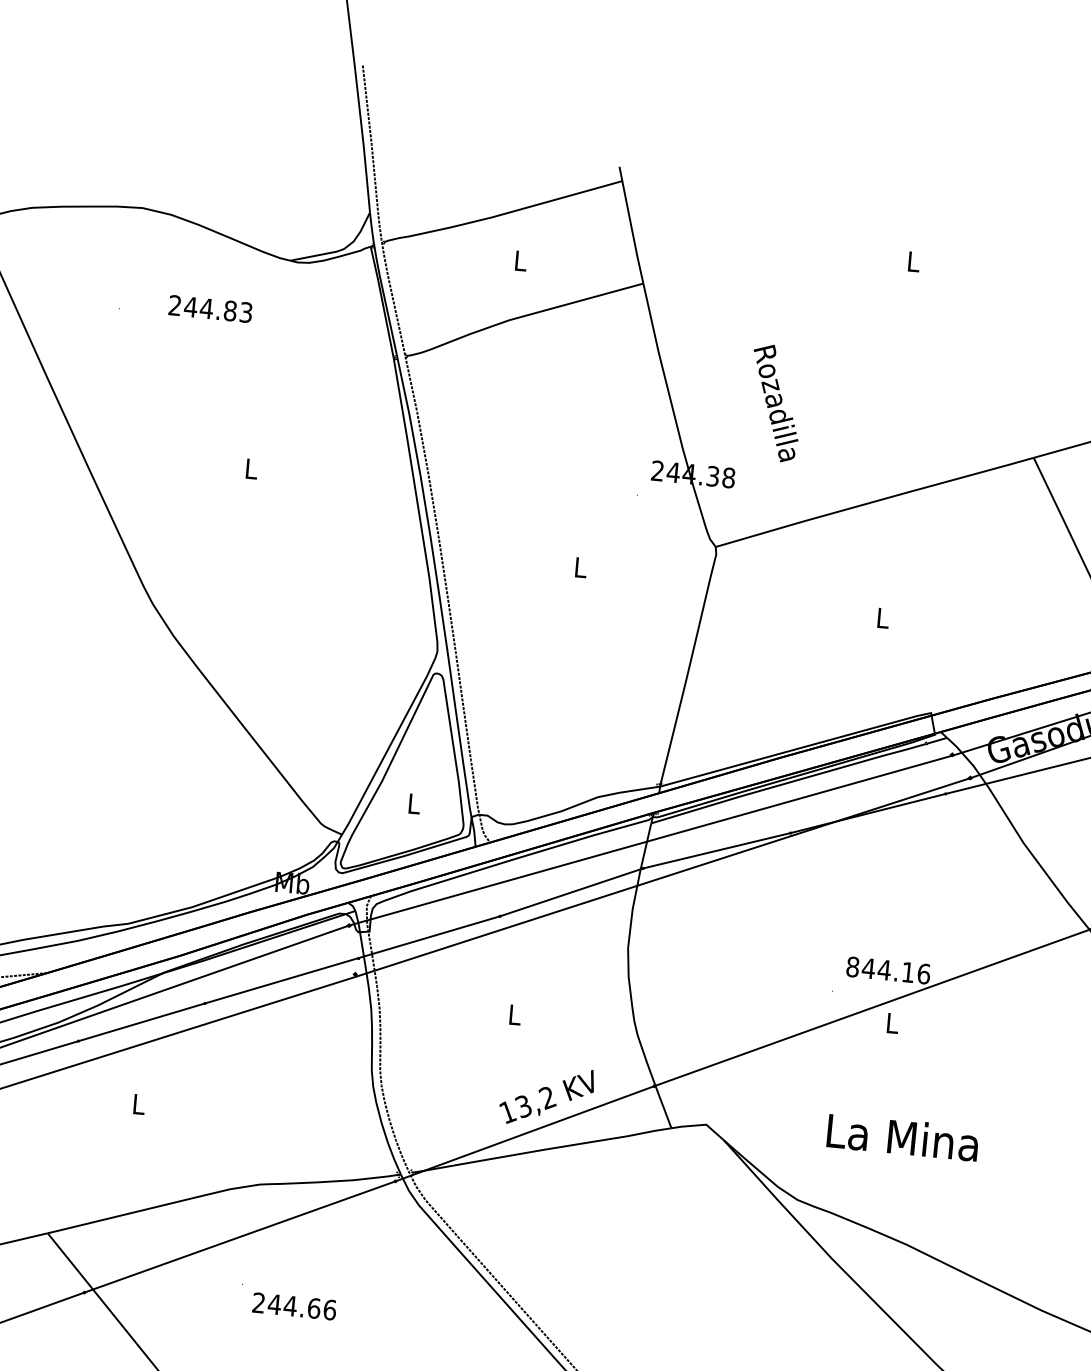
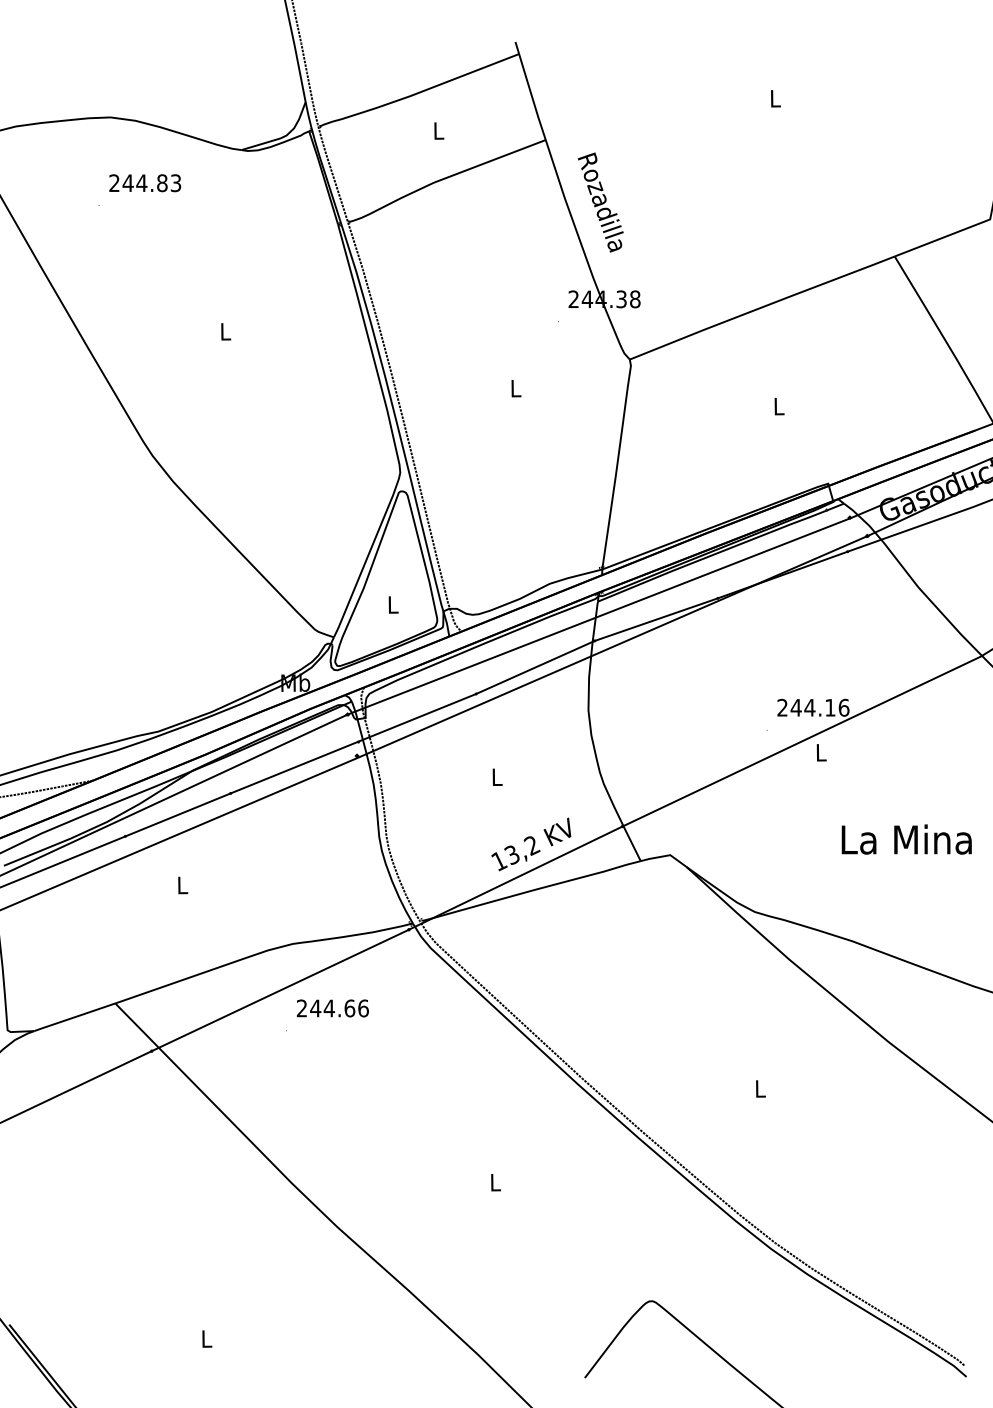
text: (210, 309) -> (145, 183), moved
text: (774, 403) -> (600, 202), moved
text: (852, 966) -> (782, 707), 844.16 -> 244.16
text: (902, 1137) -> (906, 839), moved
text: (294, 1306) -> (332, 1008), moved

